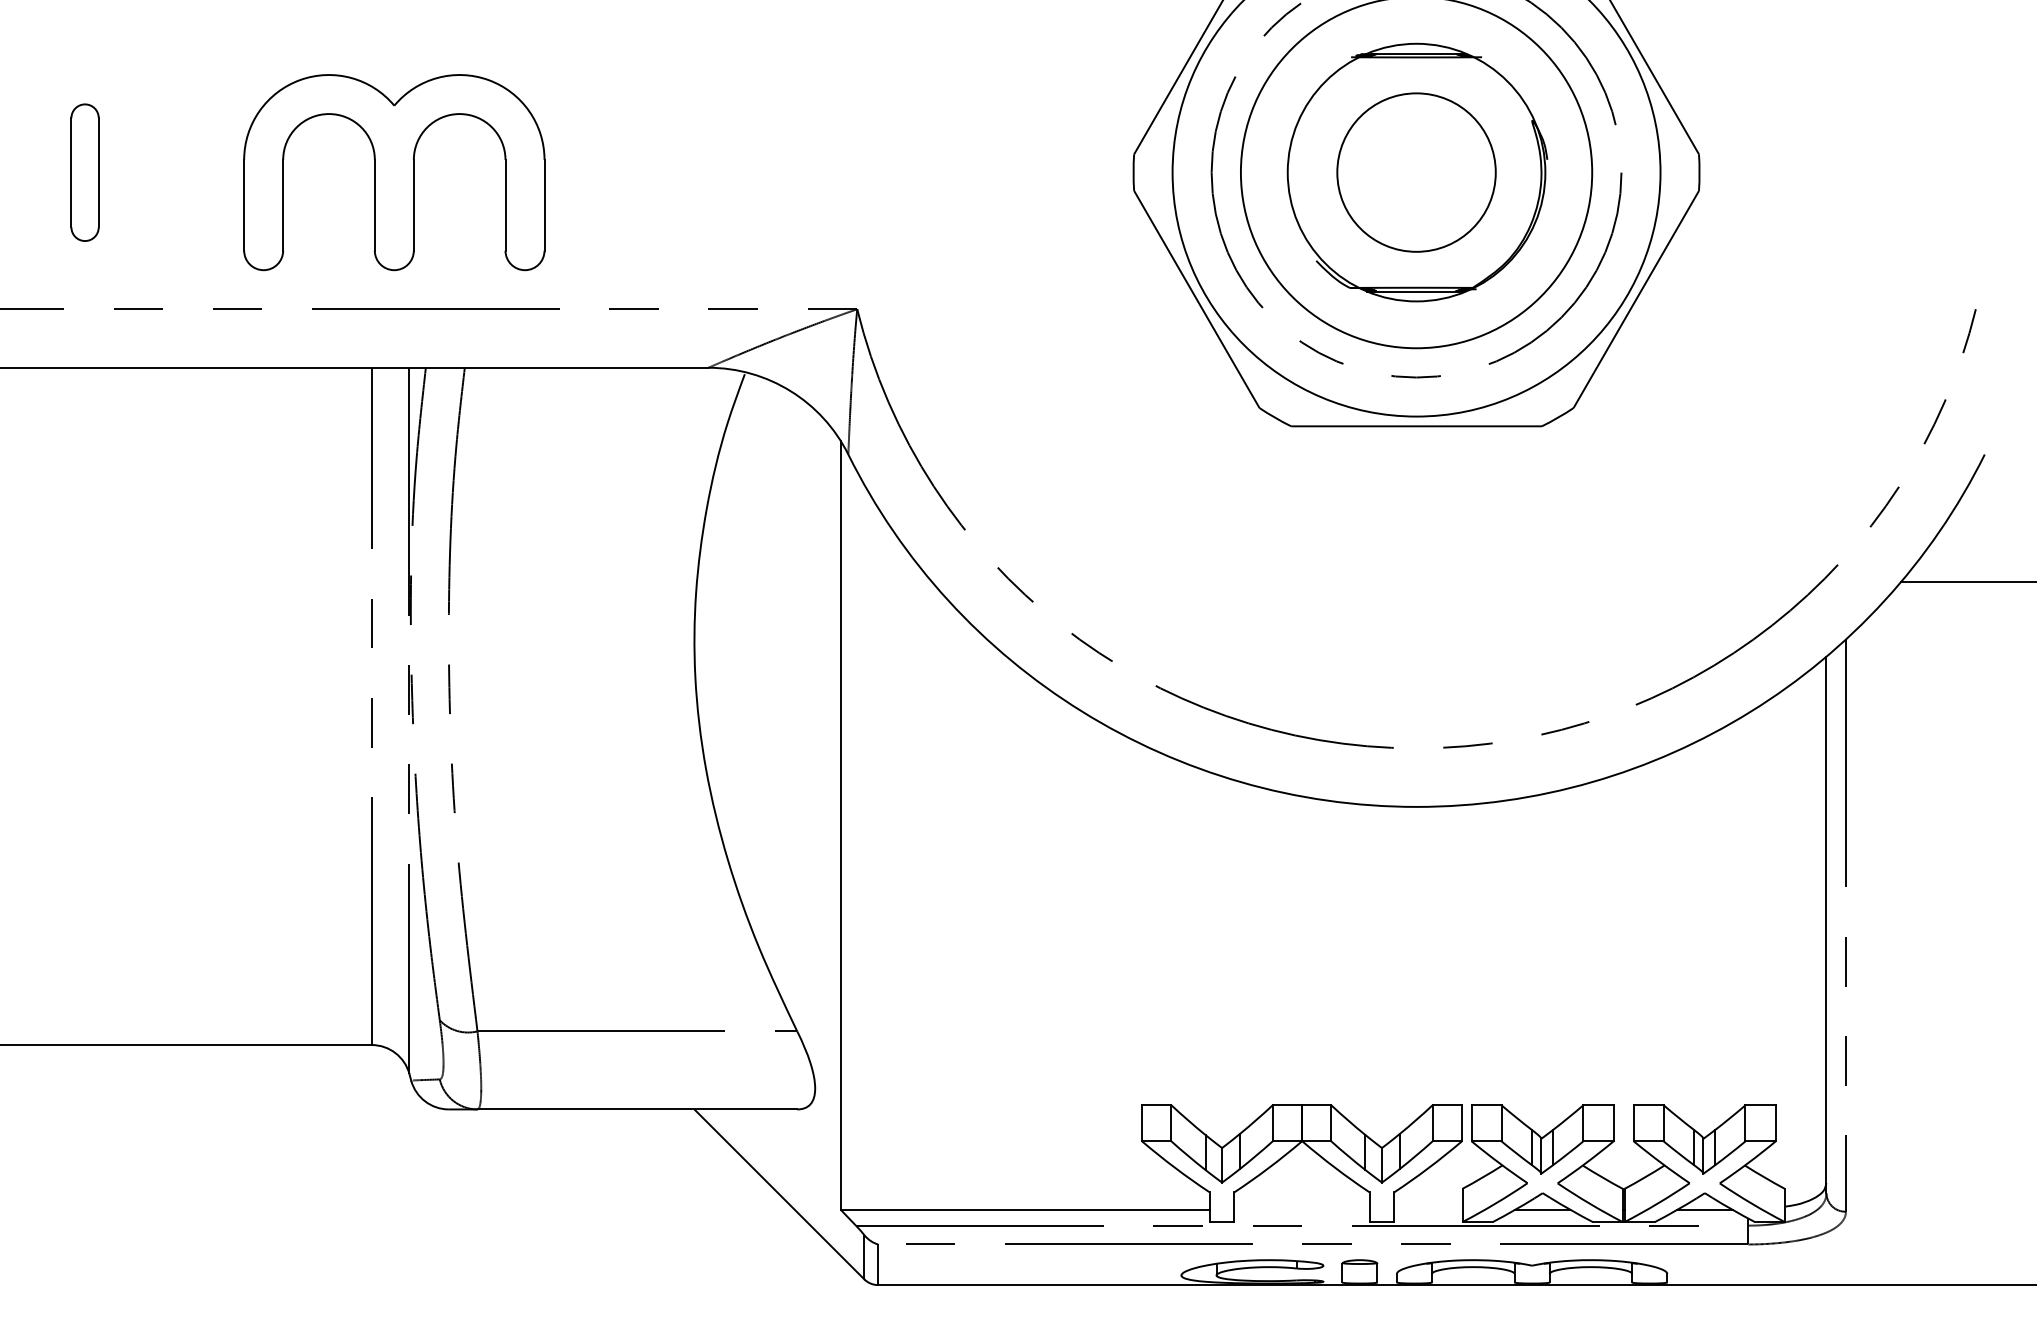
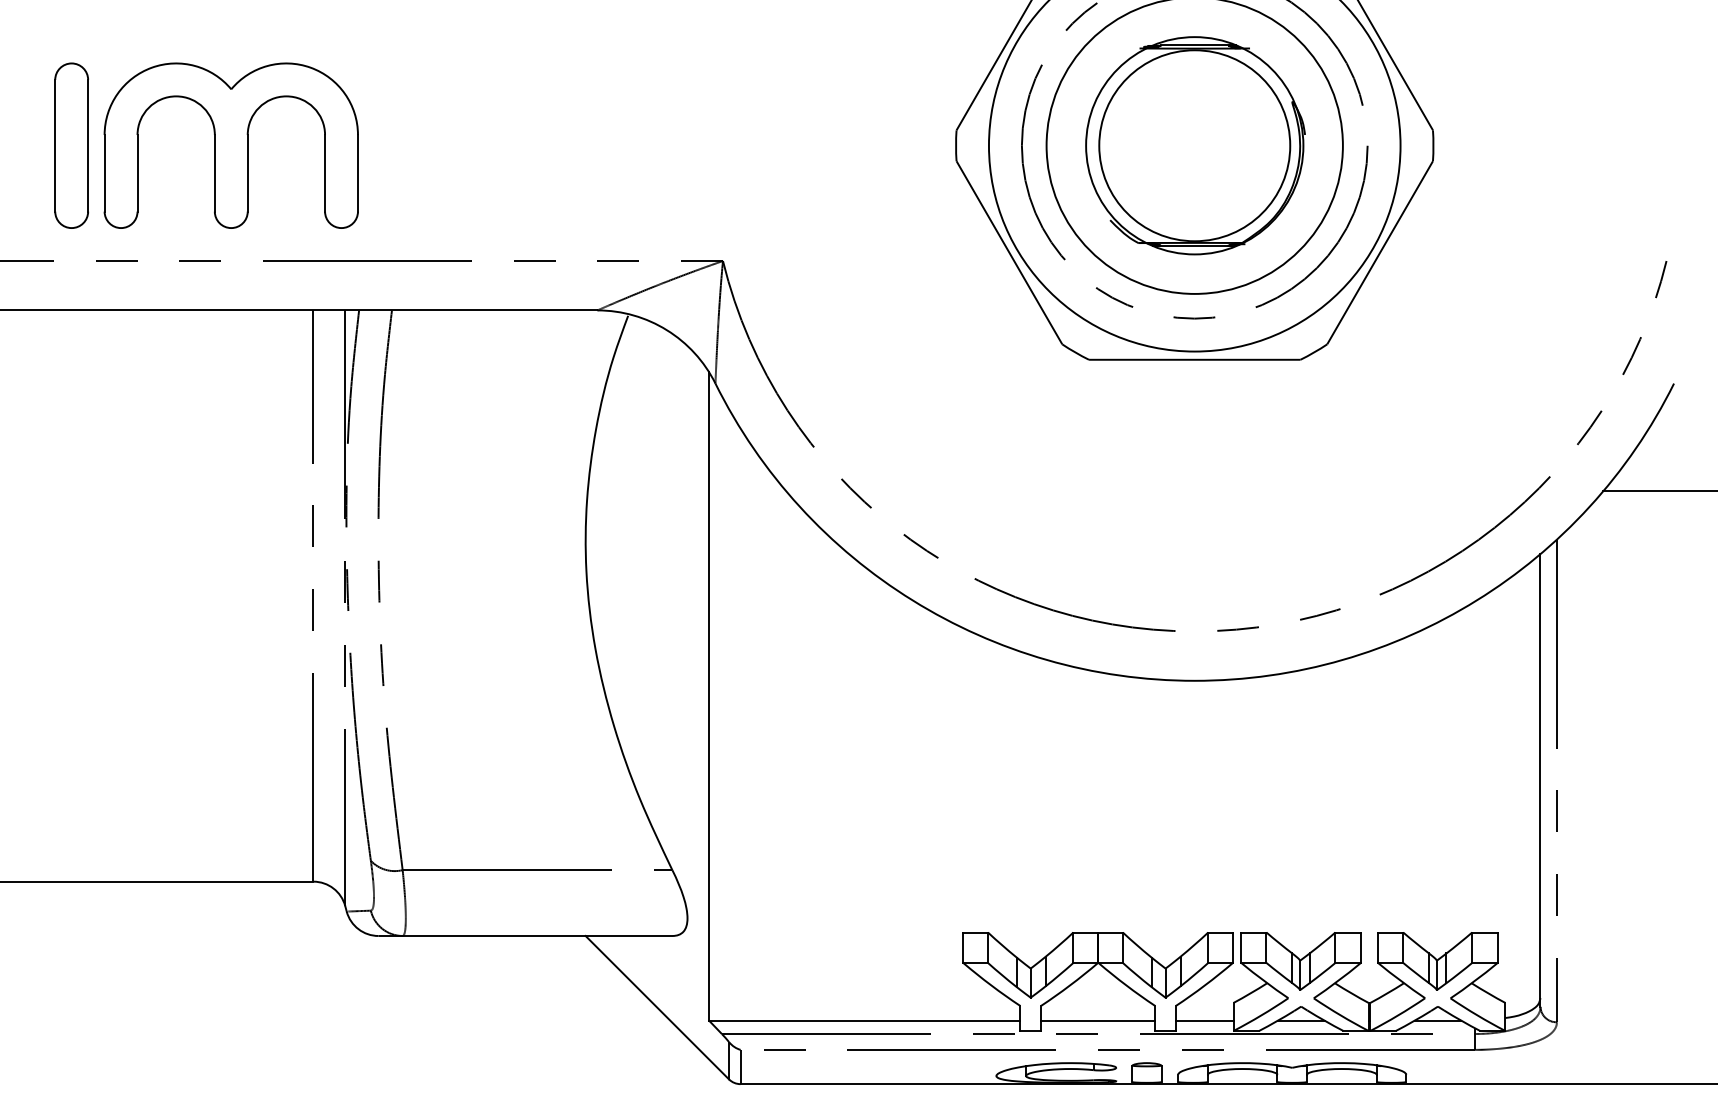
part: (84, 172) -> (71, 145), size x1.43
part: (394, 172) -> (231, 145), moved
circle: (1416, 172) -> (1194, 145), size x1.43
line: (1301, 1209) -> (1097, 1020), added
line: (1428, 1209) -> (1204, 1020), added

